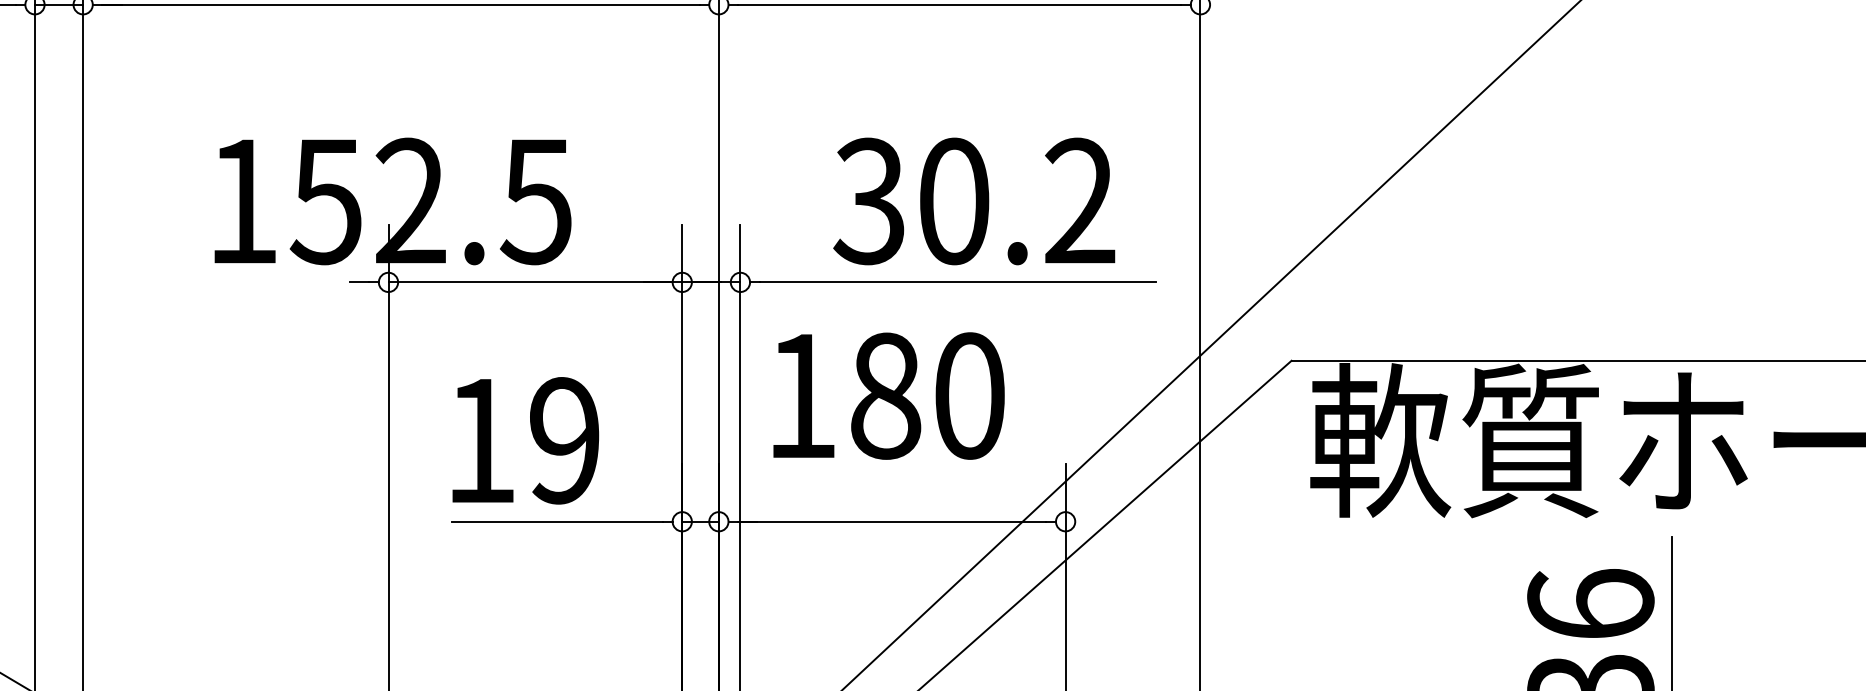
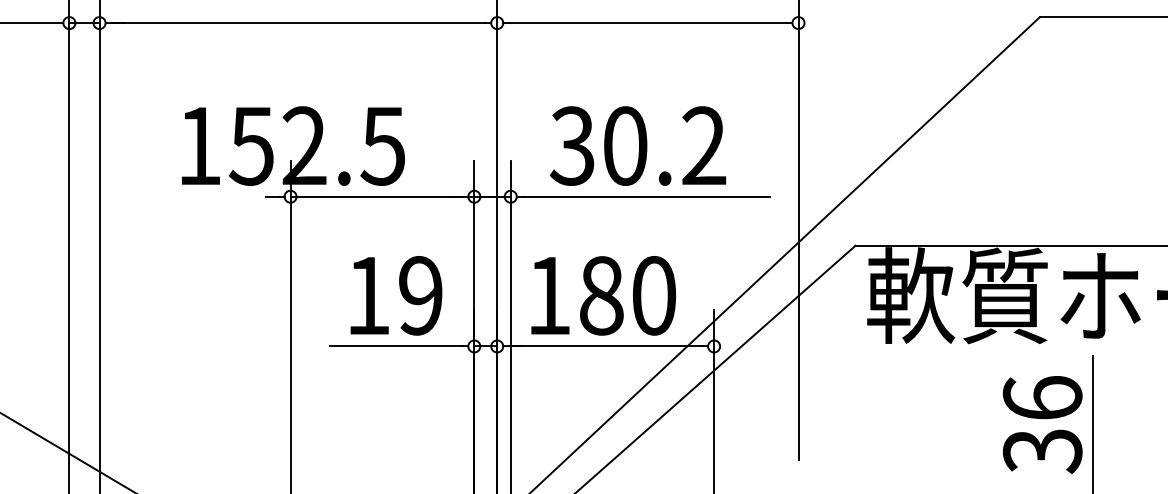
text: (973, 200) -> (637, 145), moved
text: (888, 395) -> (603, 295), moved
text: (525, 440) -> (396, 295), moved

